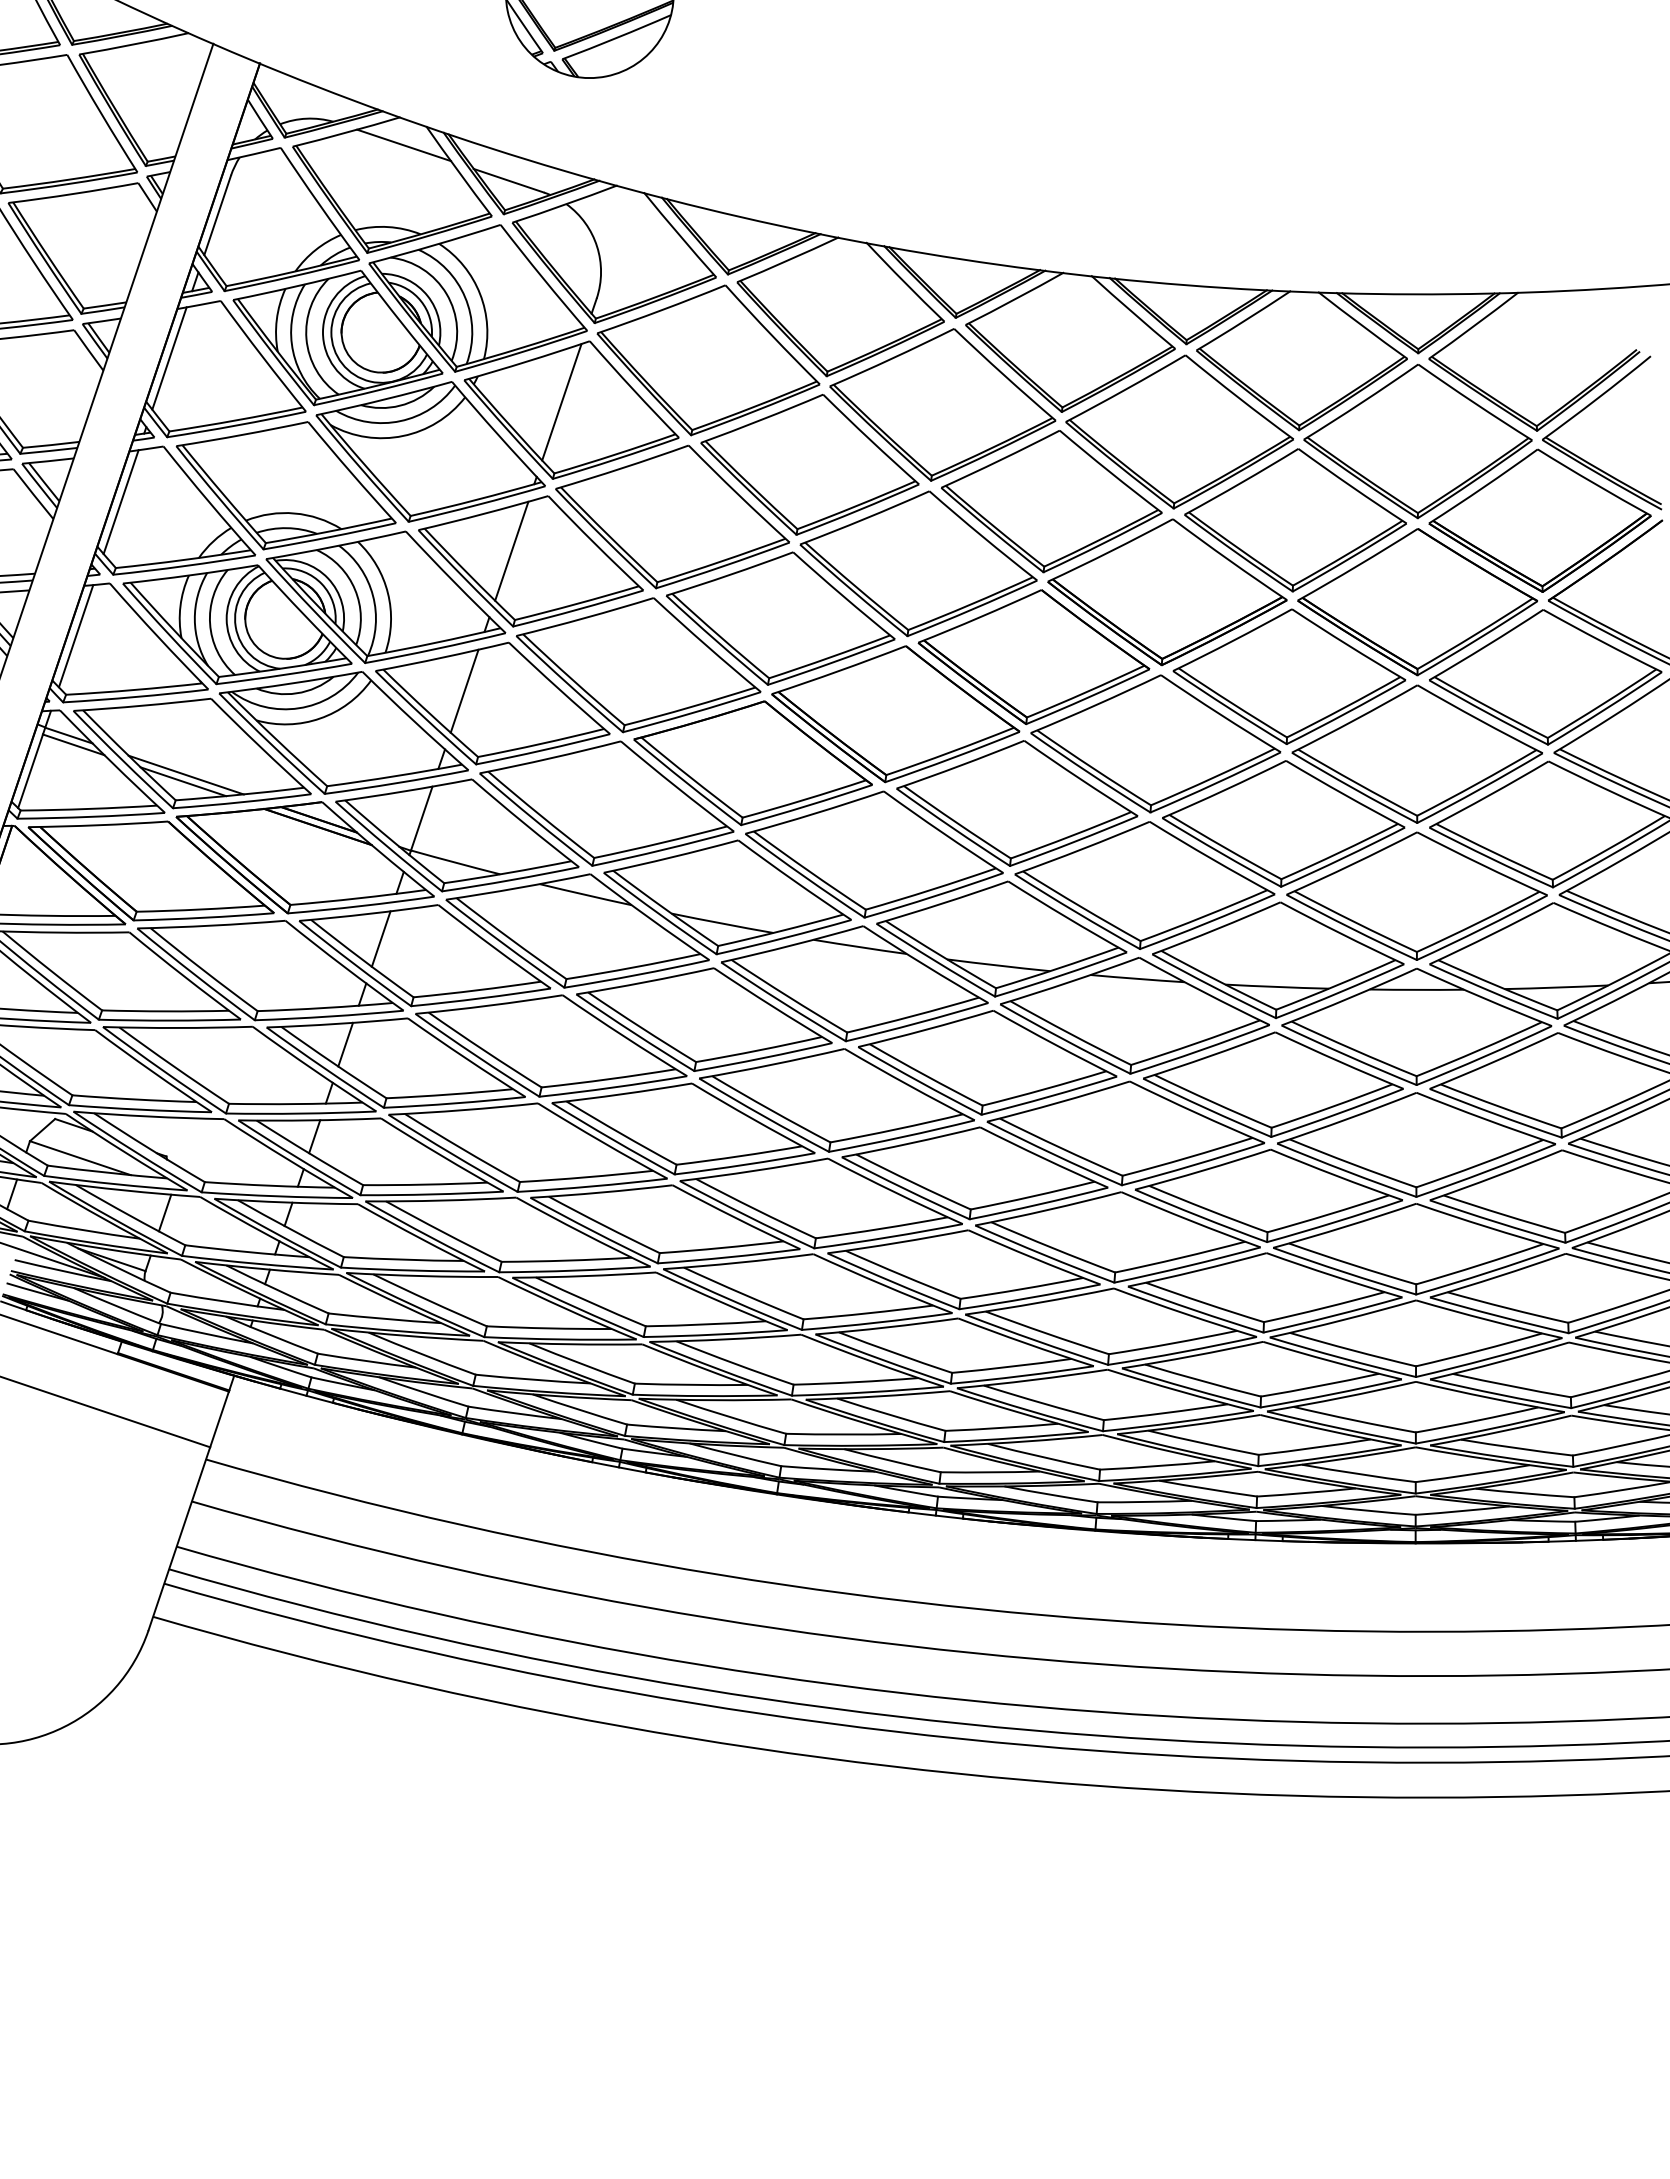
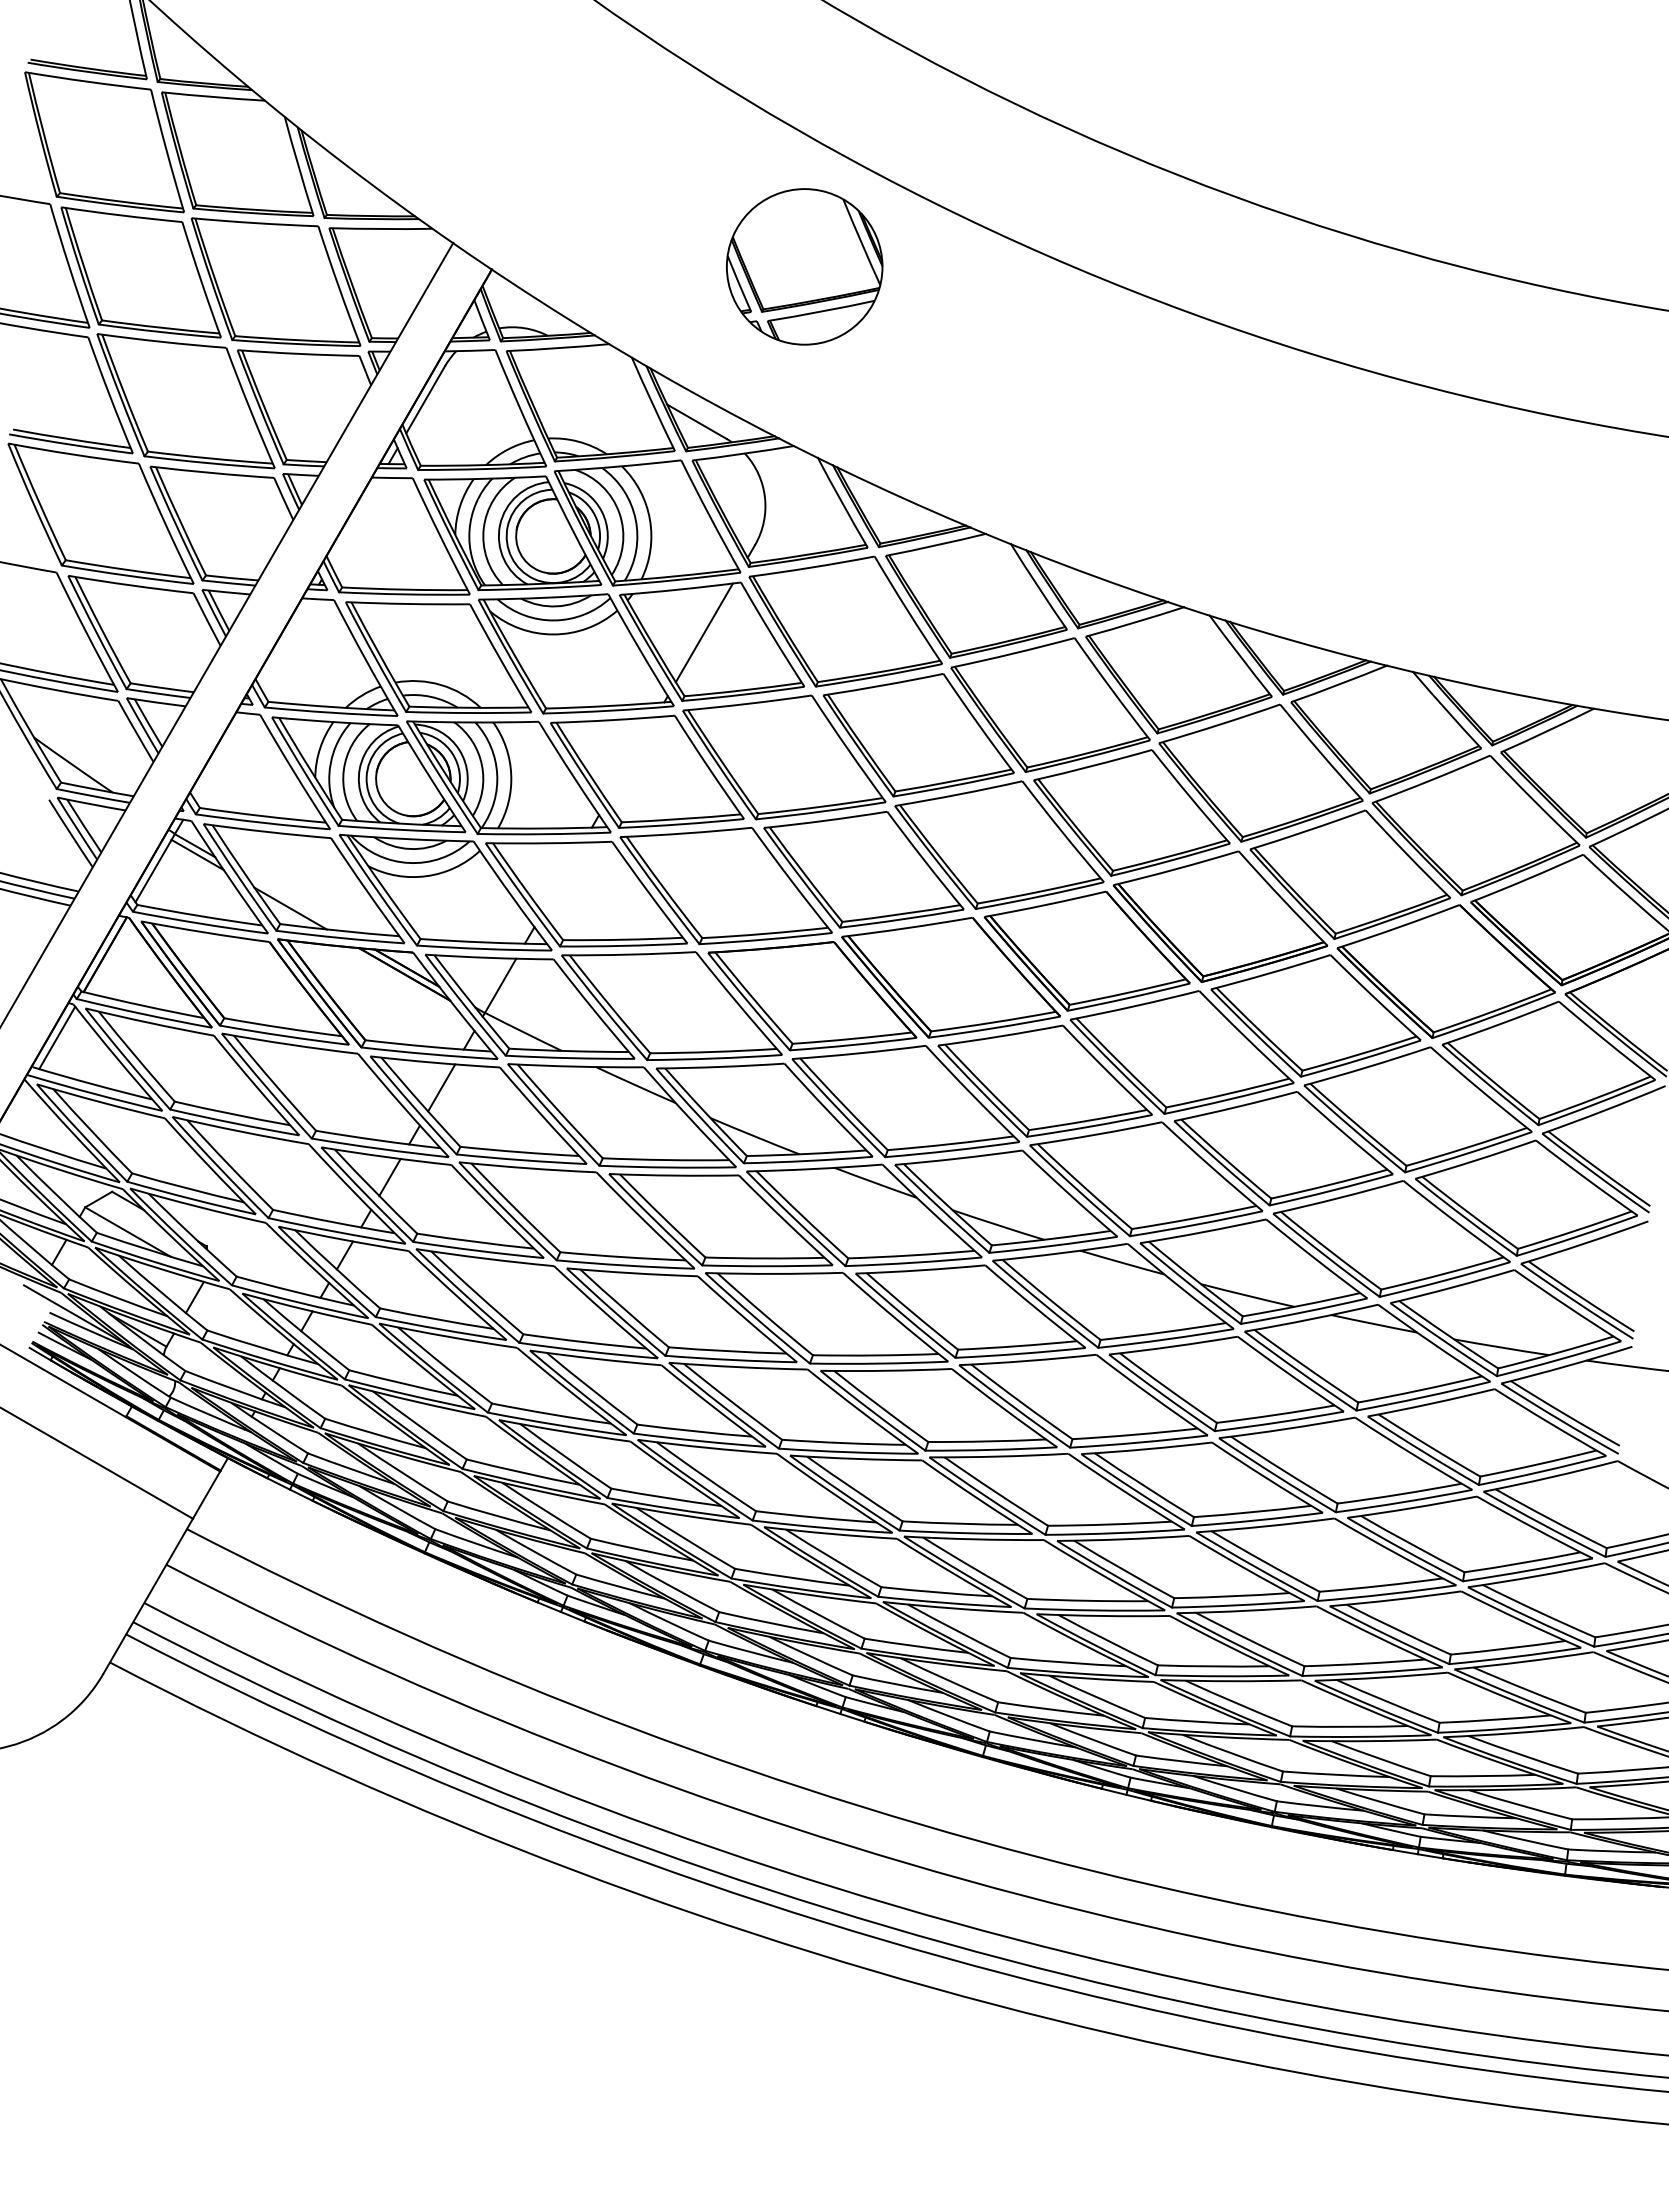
line: (403, 145) -> (607, 370), removed
line: (169, 357) -> (355, 520), removed
line: (120, 501) -> (284, 642), removed
line: (511, 551) -> (631, 759), removed
line: (75, 636) -> (219, 756), removed
line: (464, 690) -> (562, 877), removed
line: (186, 774) -> (294, 902), removed

